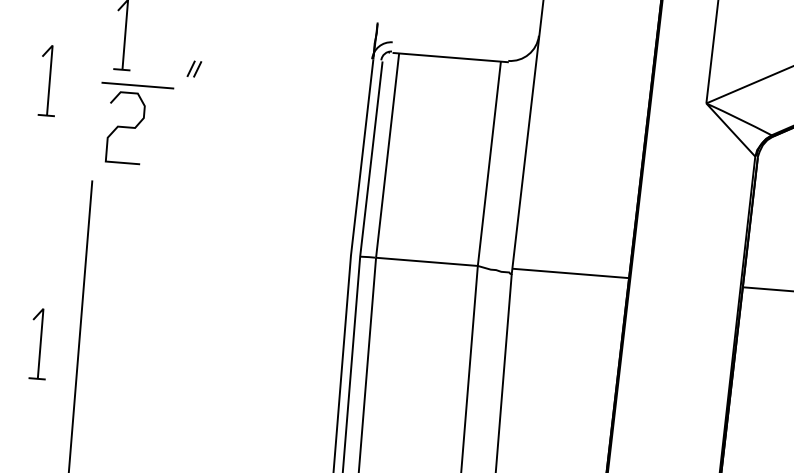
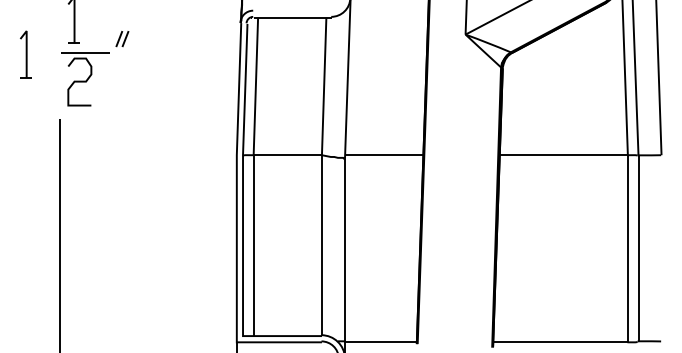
part: (194, 69) -> (122, 39), size x1.43
part: (38, 343) -> (33, 230), removed

